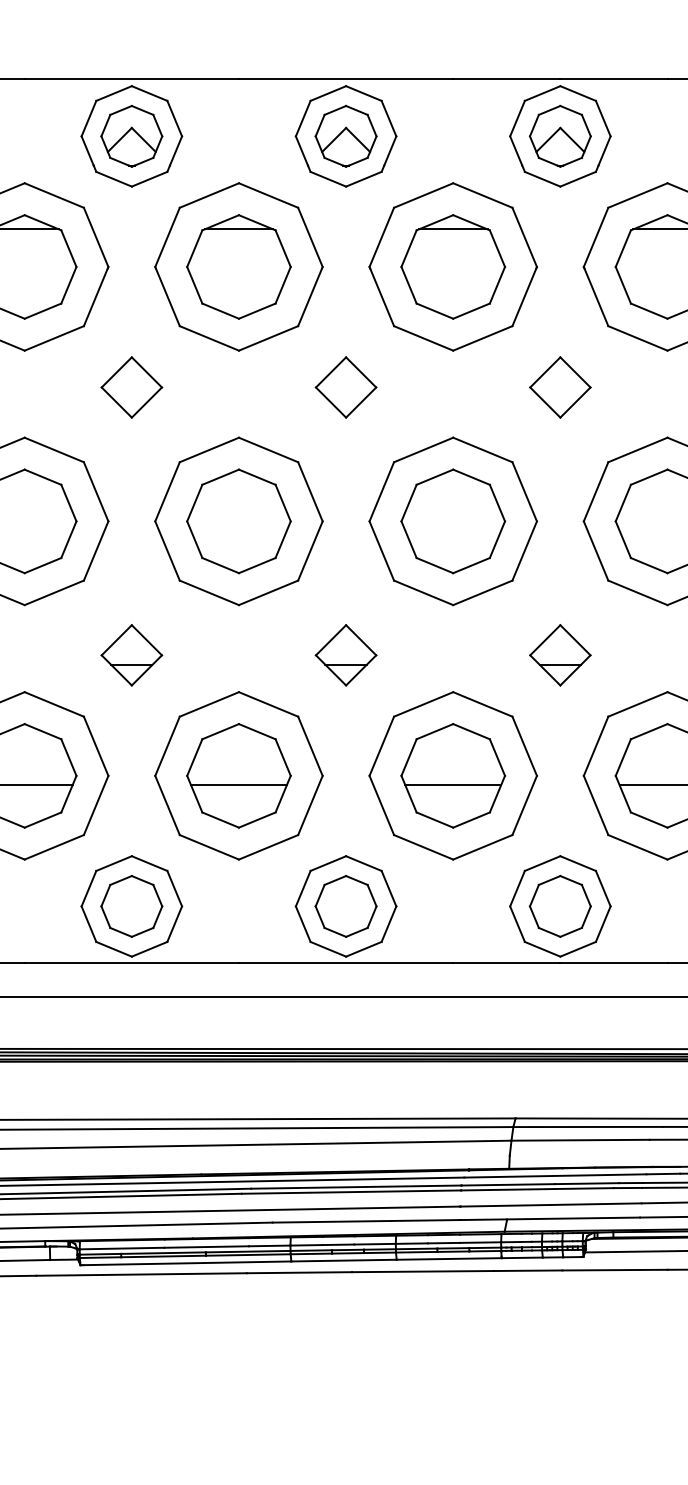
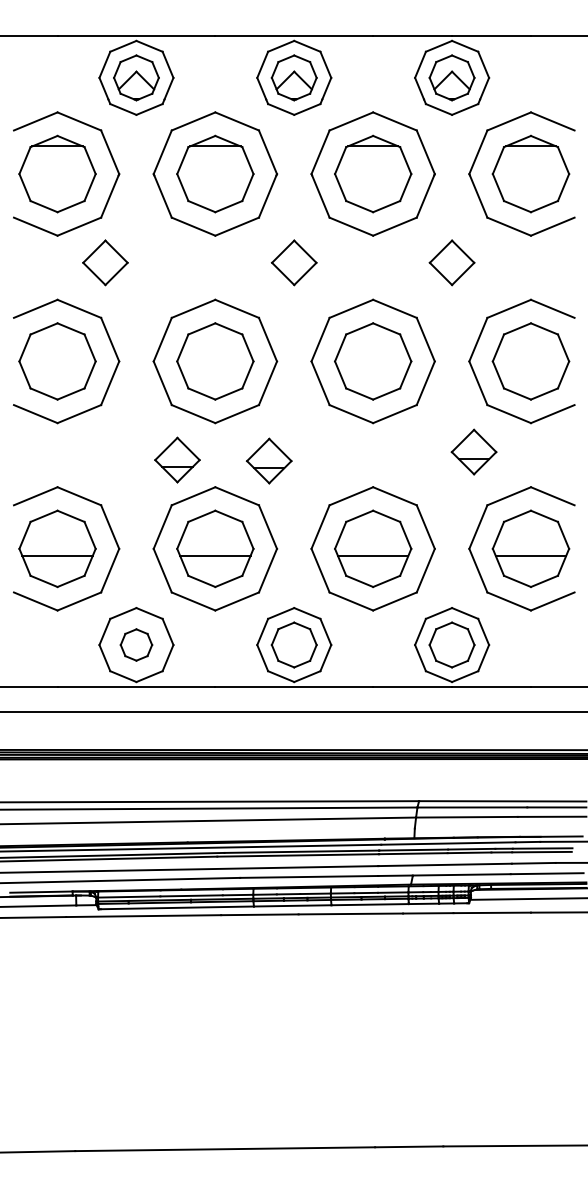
part: (131, 387) -> (105, 262), moved
part: (131, 654) -> (177, 459), moved
part: (346, 654) -> (269, 460), moved
part: (559, 654) -> (473, 451), moved
part: (131, 905) -> (136, 644), size x0.7

